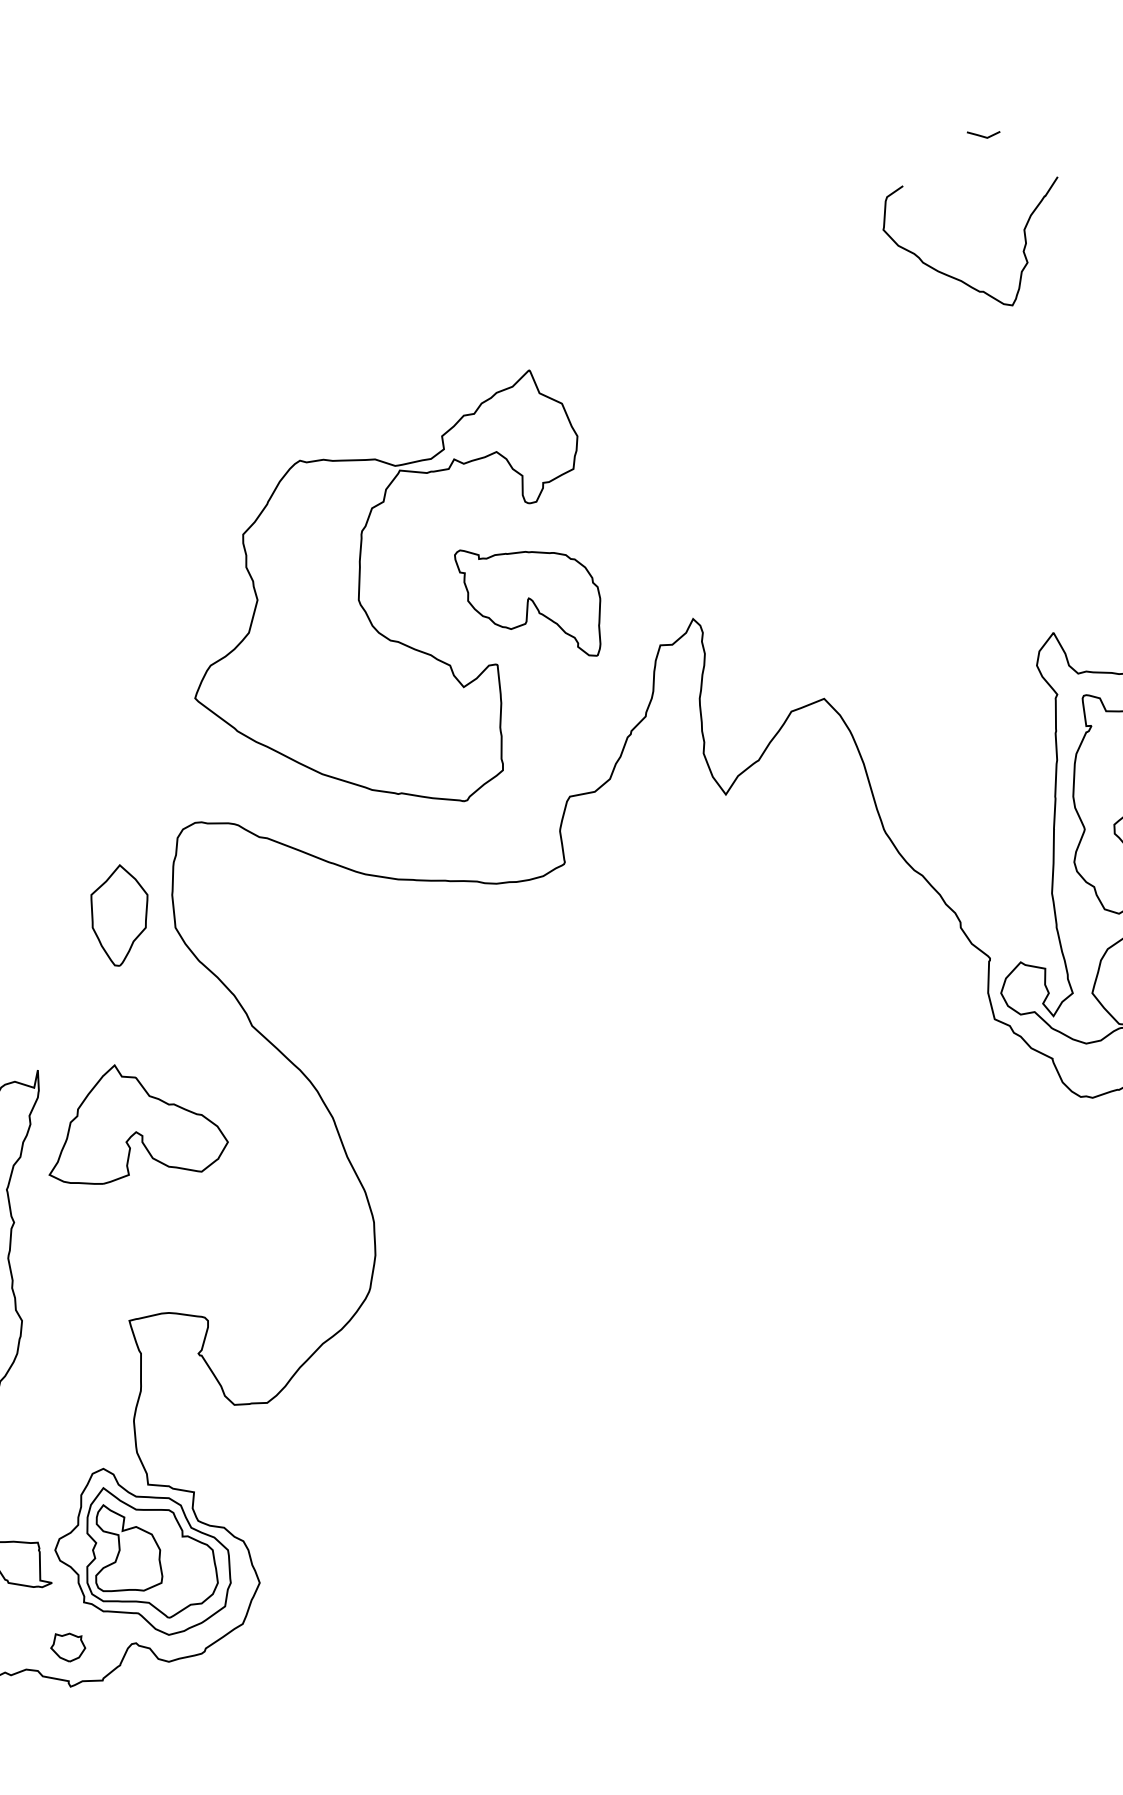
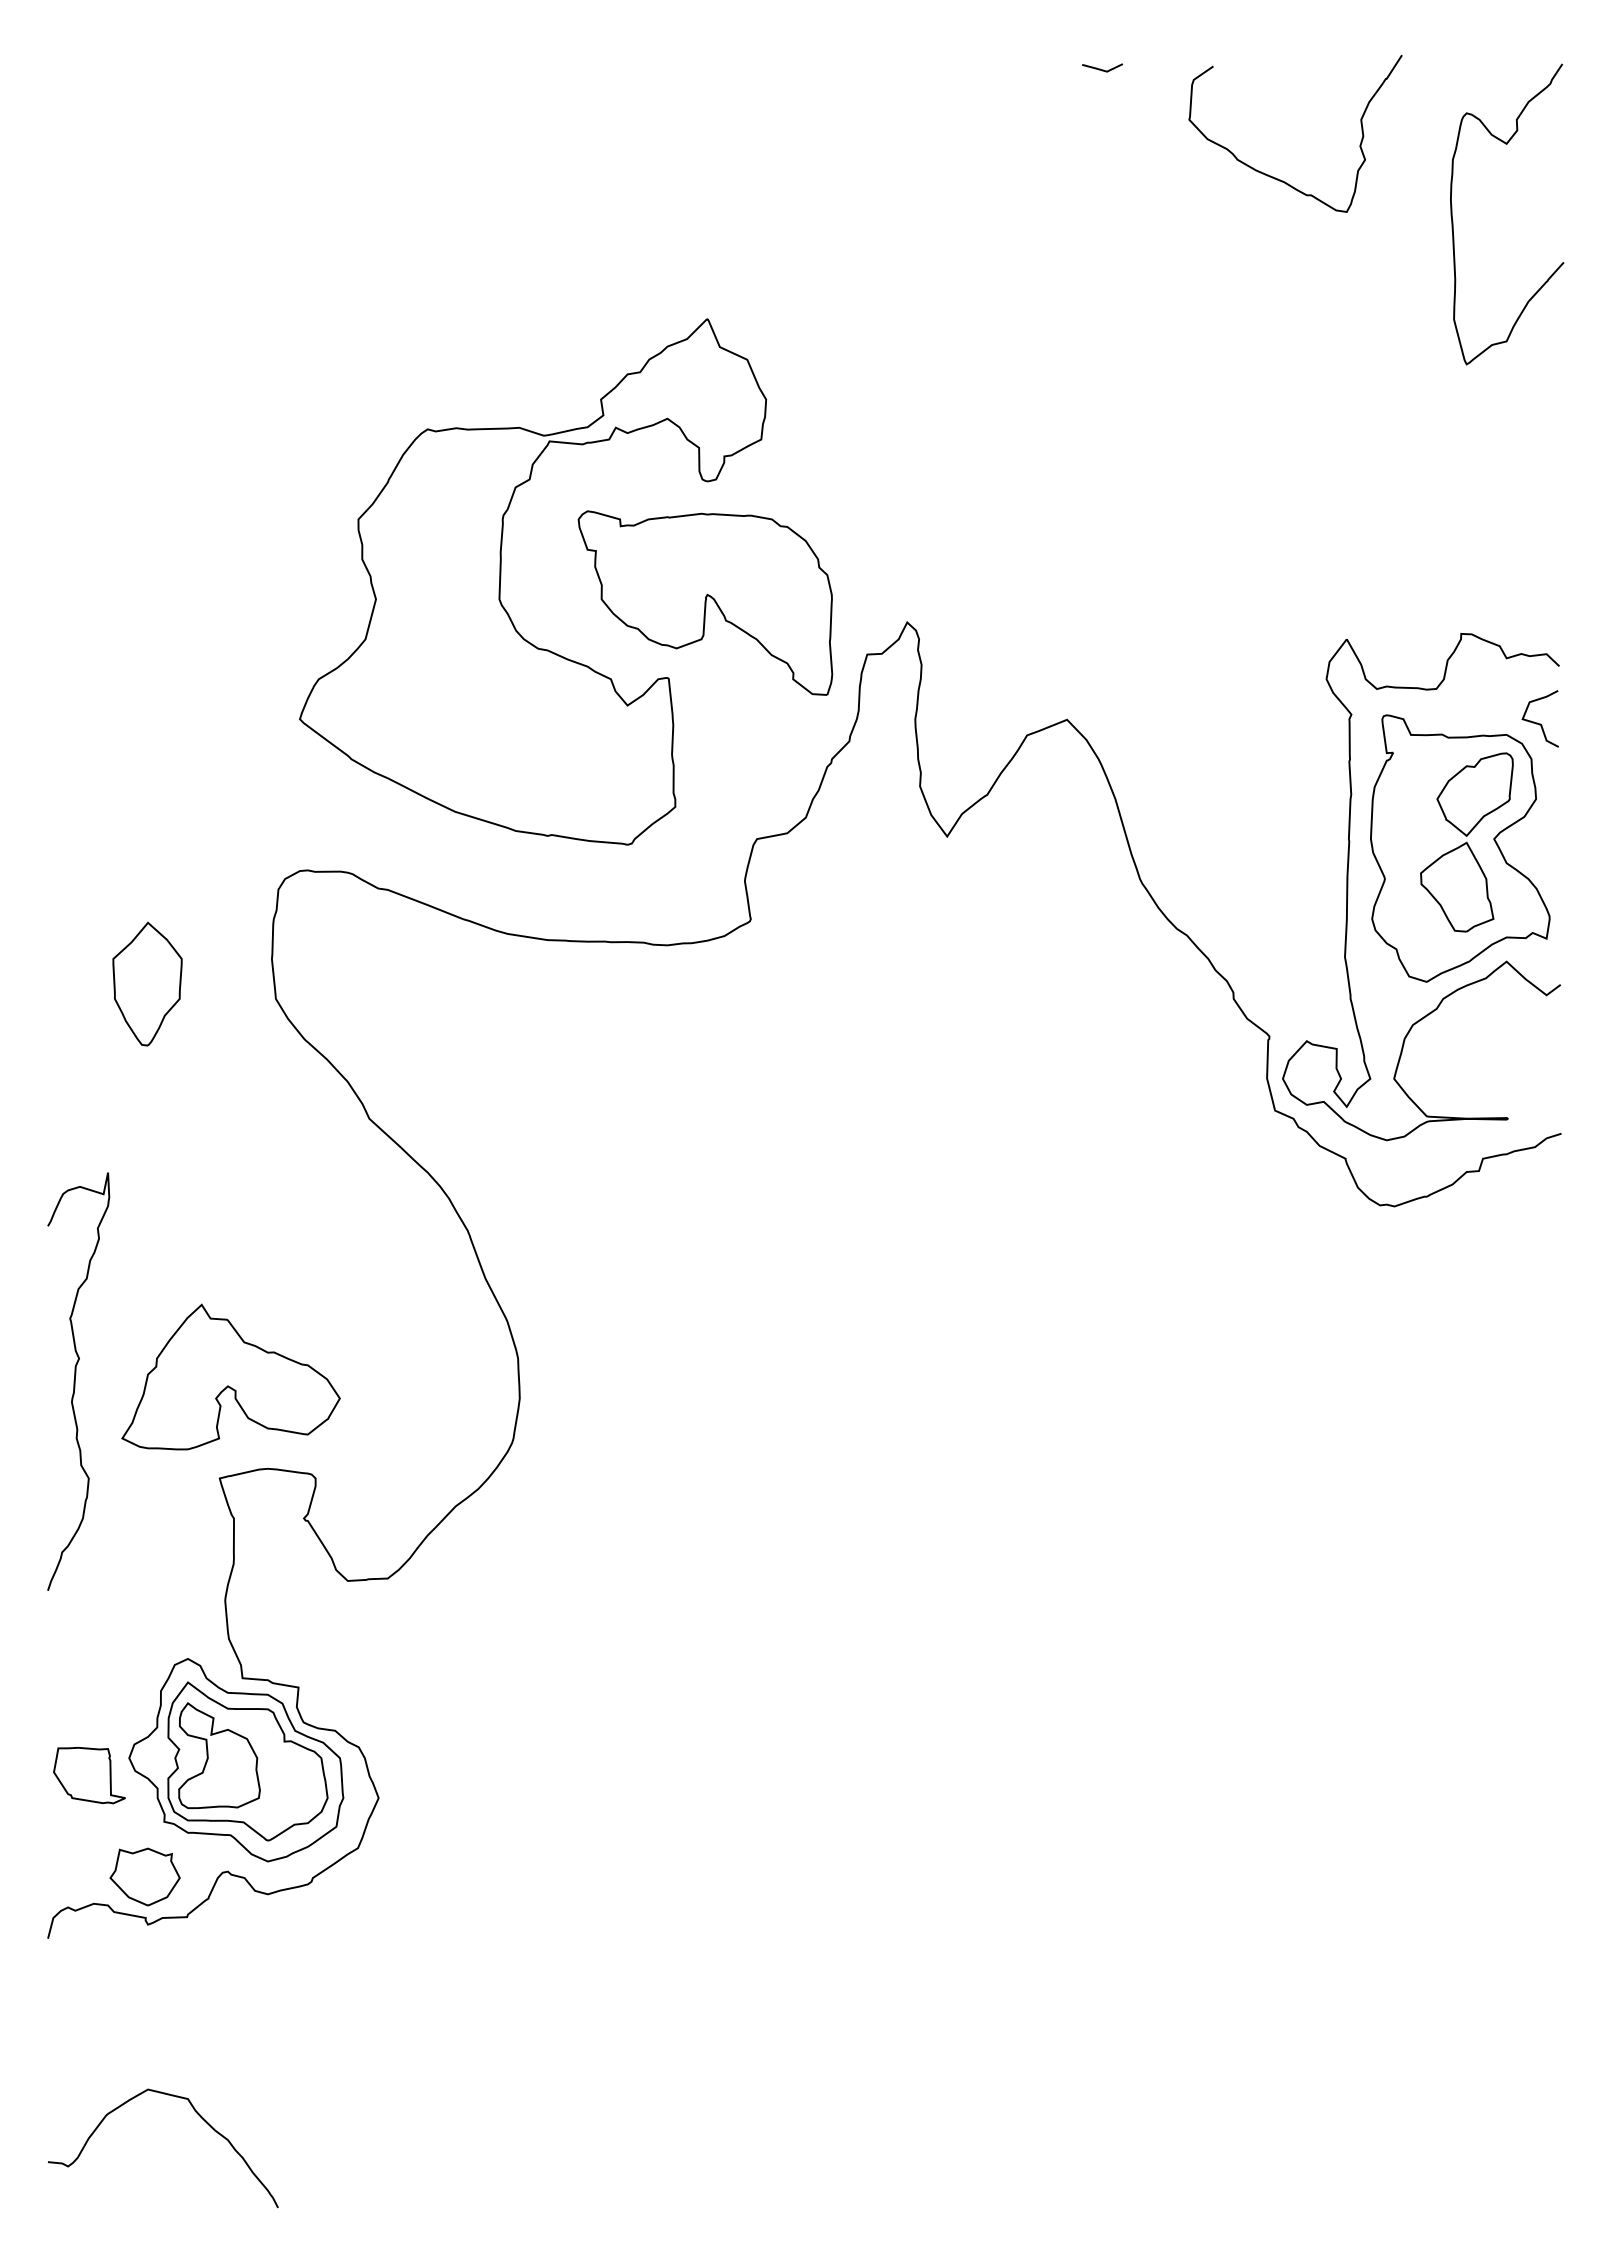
line: (983, 136) -> (1102, 69), moved
curve: (956, 277) -> (1278, 178), moved
part: (527, 602) -> (705, 602), size x1.43
part: (119, 915) -> (147, 983), moved
part: (138, 1124) -> (230, 1376), moved
part: (67, 1647) -> (144, 1876), size x1.67

